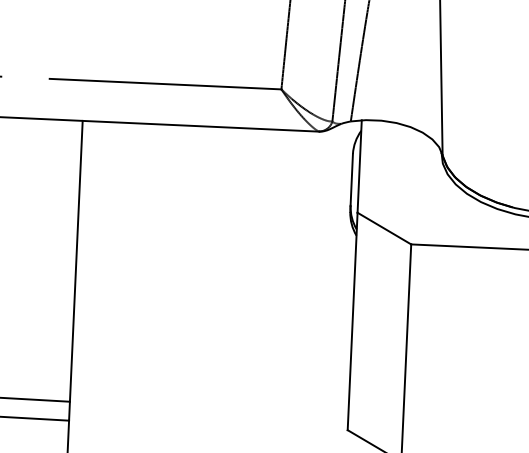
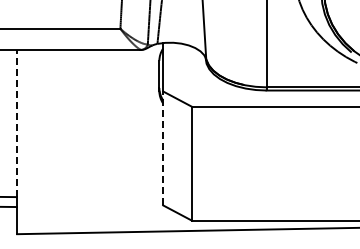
line: (76, 261) -> (17, 123), solid -> dashed
line: (353, 321) -> (163, 148), solid -> dashed

